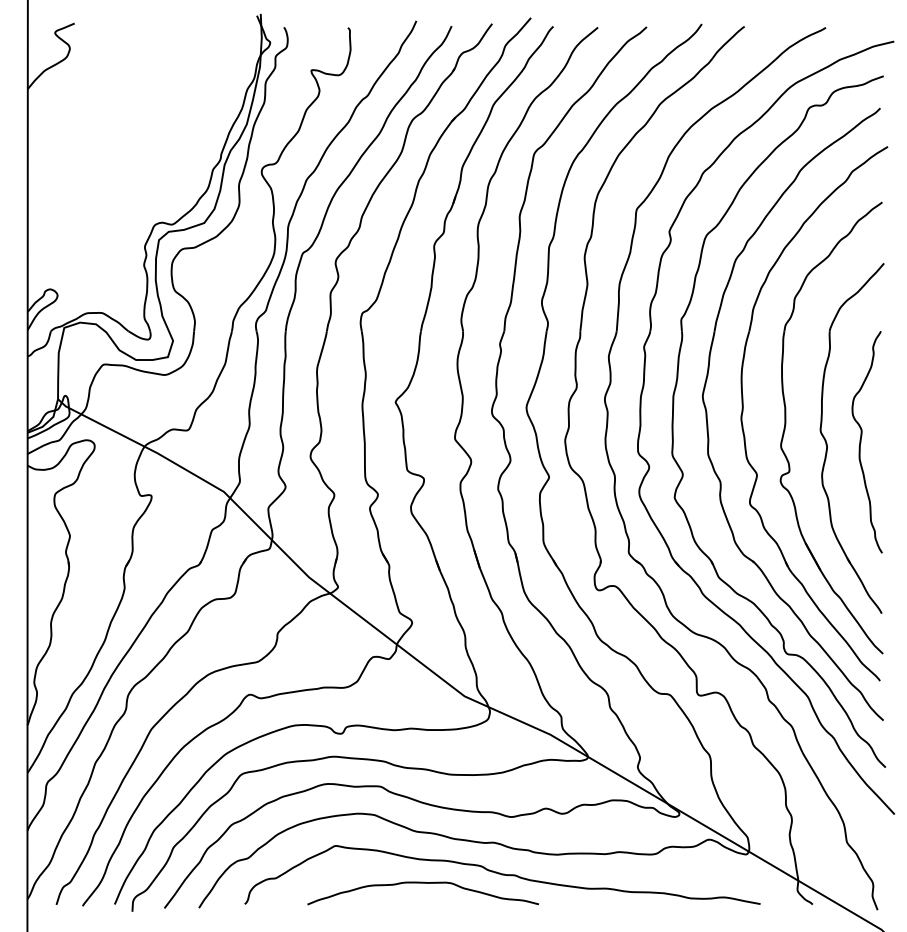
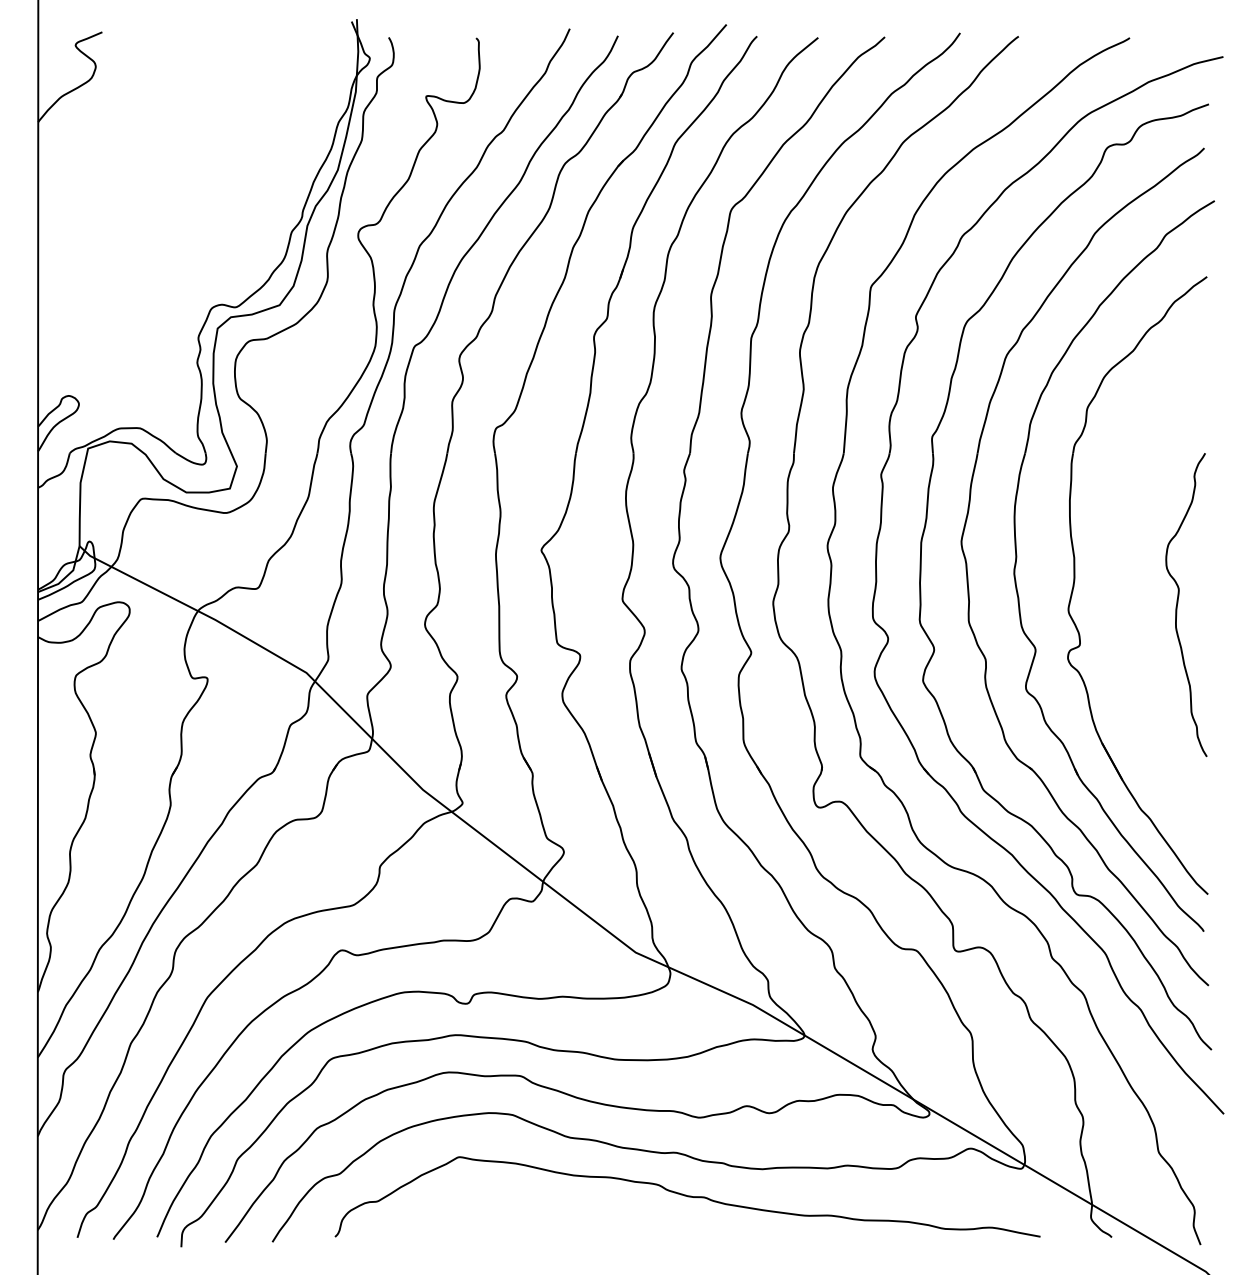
part: (827, 445) -> (1132, 609), removed
curve: (422, 883) -> (578, 1208), removed

